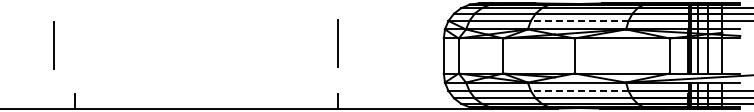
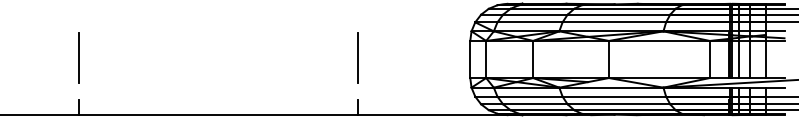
line: (579, 20) -> (614, 21), dashed -> solid
line: (337, 43) -> (357, 57), moved
line: (53, 45) -> (78, 57), moved
line: (579, 91) -> (614, 97), dashed -> solid

